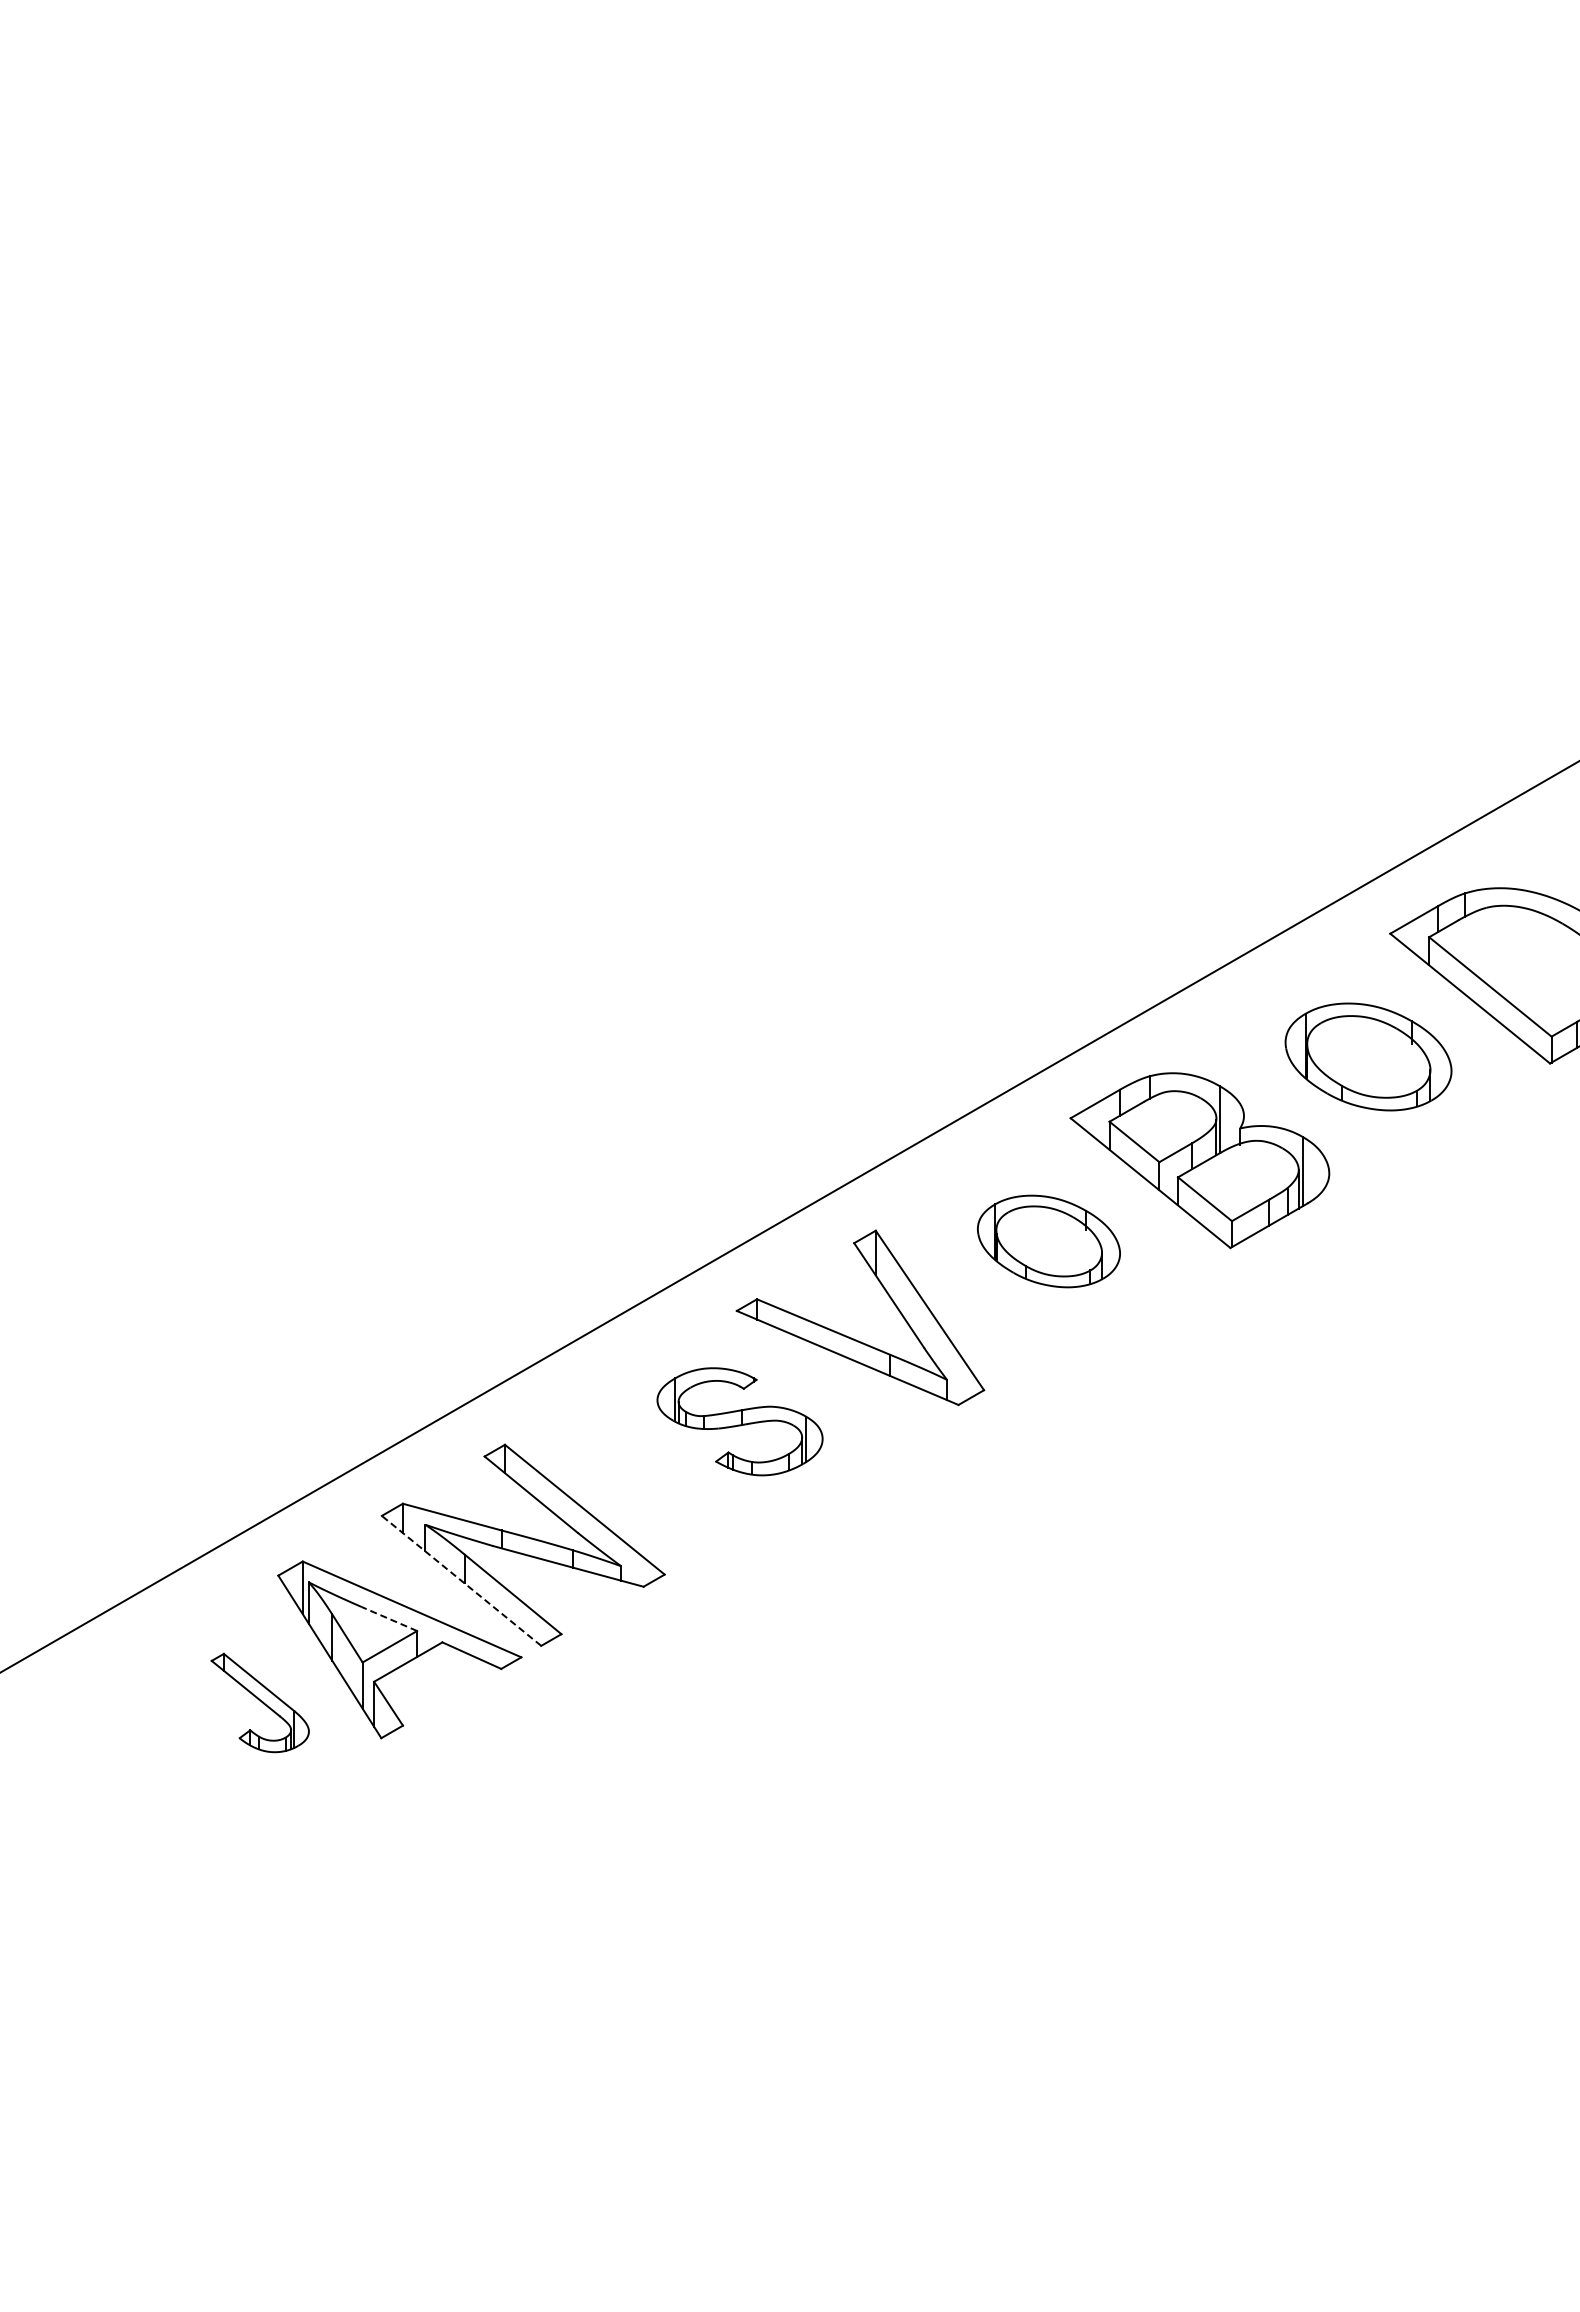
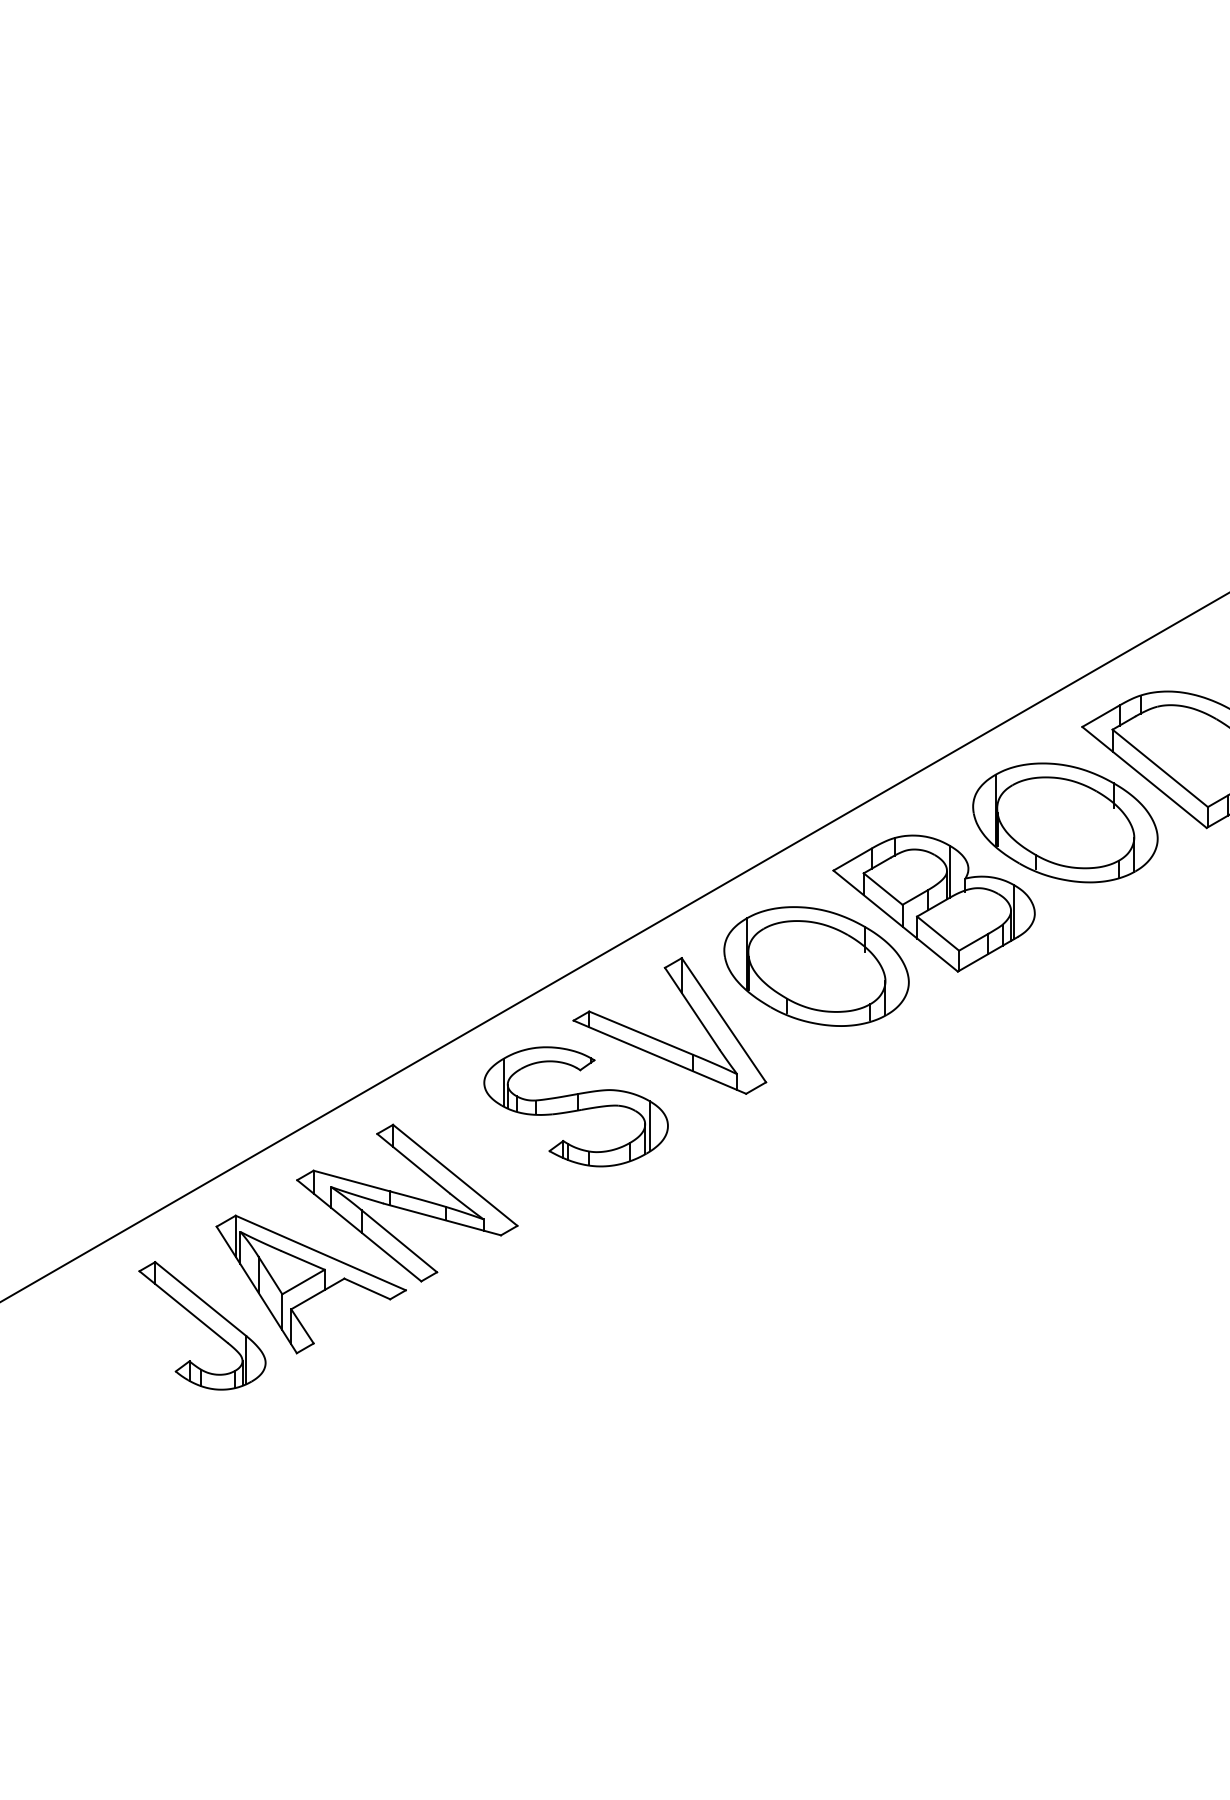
part: (1368, 1056) -> (1065, 822), size x1.43
part: (1048, 1241) -> (816, 966), size x1.67
part: (739, 1421) -> (575, 1106), size x1.43
line: (461, 1580) -> (359, 1230), dashed -> solid
line: (389, 1618) -> (303, 1260), dashed -> solid
part: (260, 1702) -> (202, 1325), size x1.67

